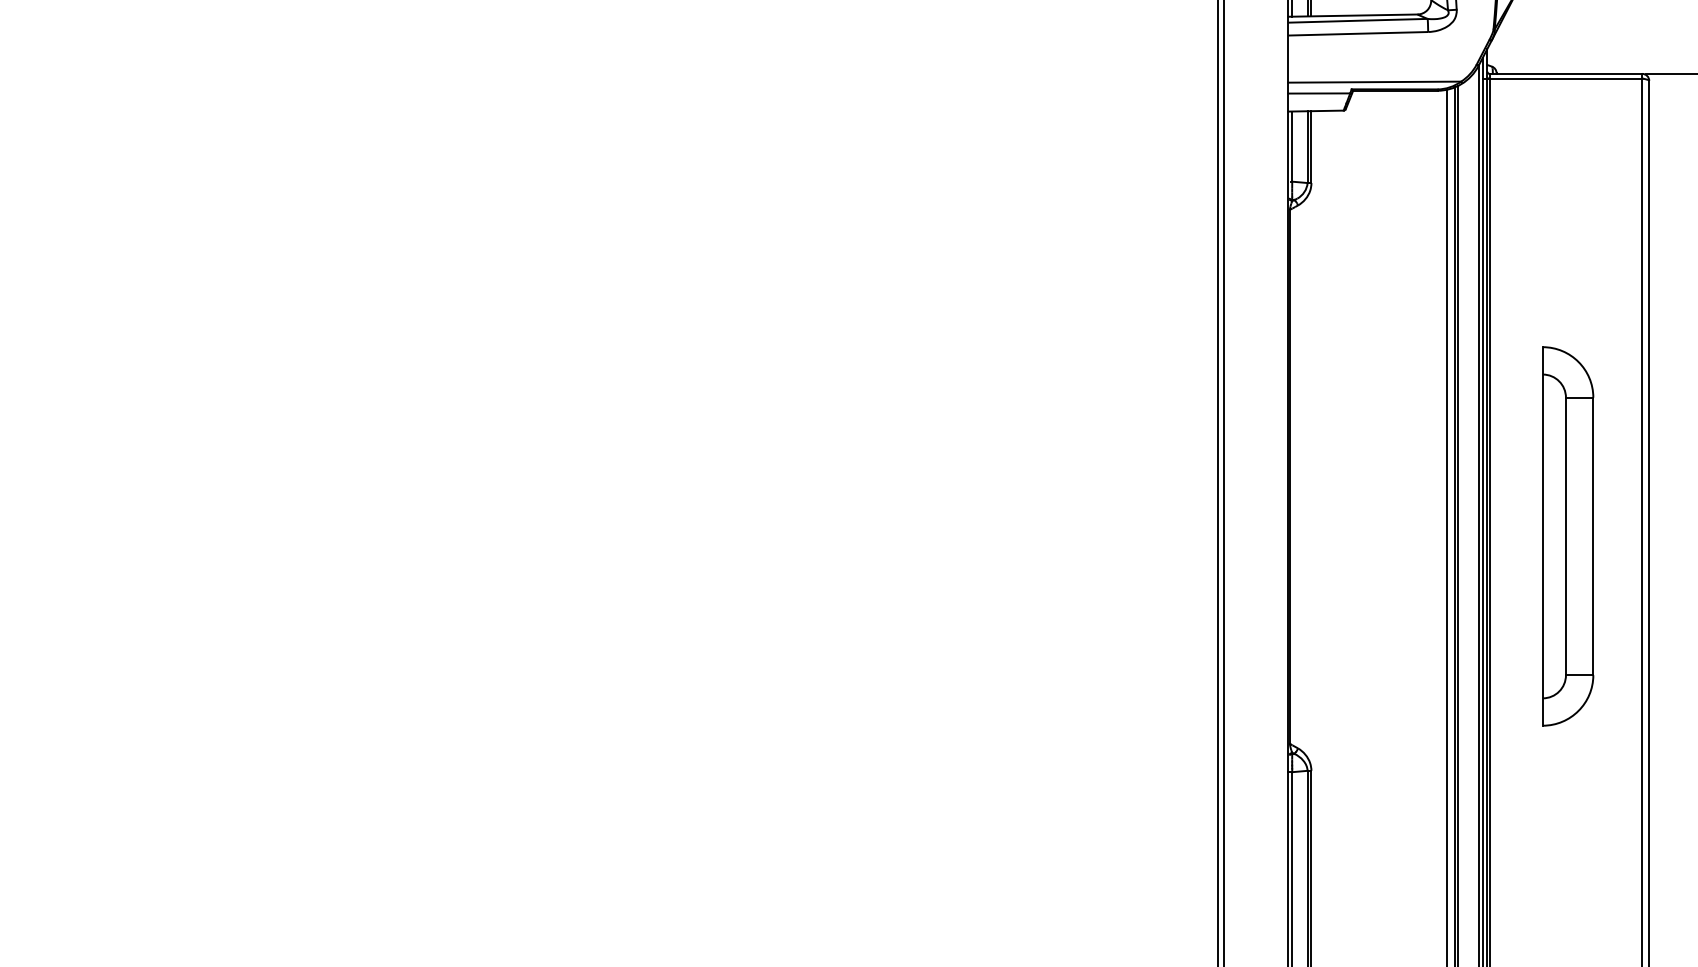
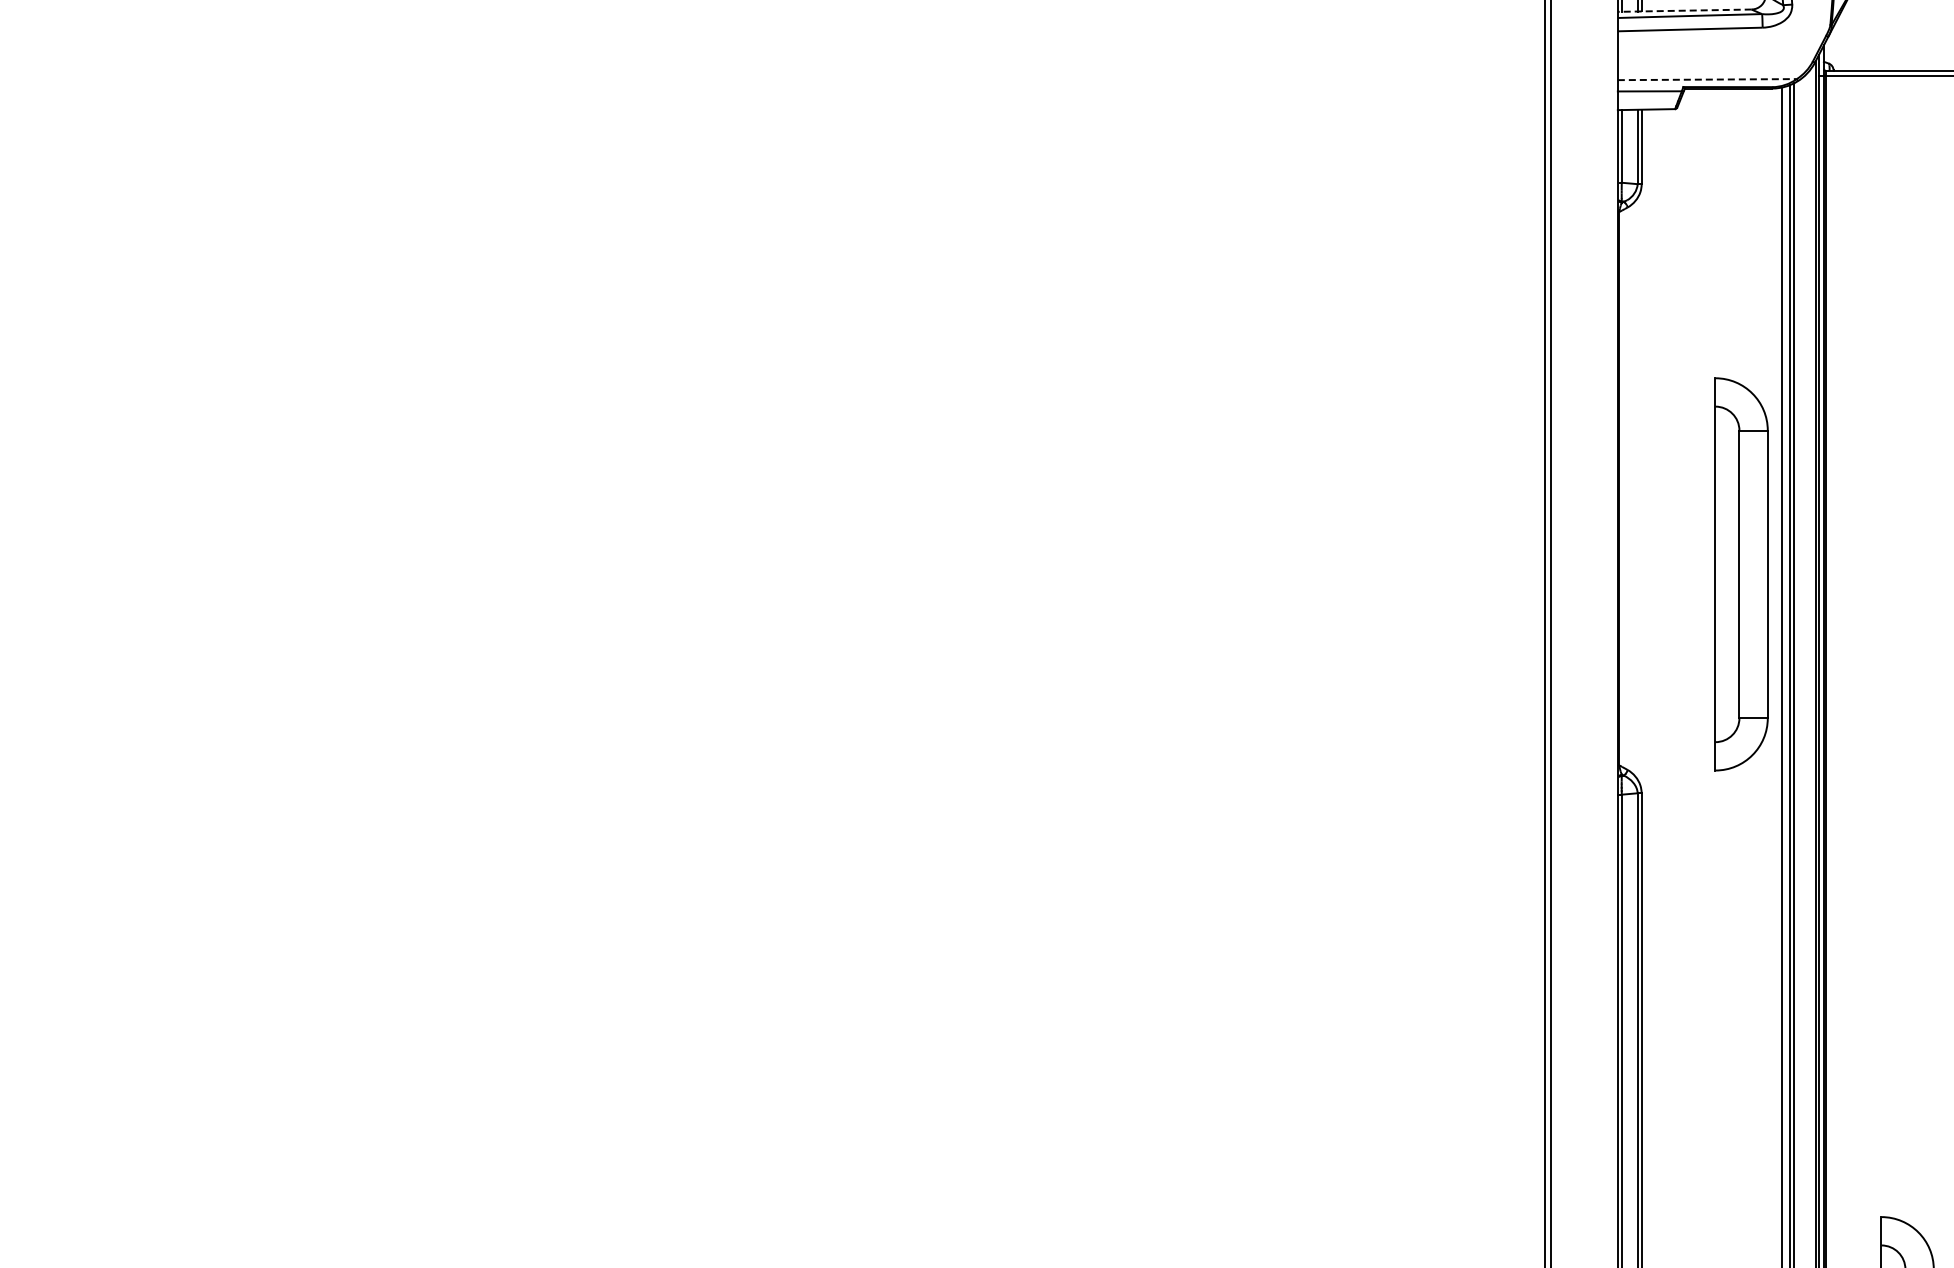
line: (1352, 15) -> (1684, 10), solid -> dashed
line: (1374, 82) -> (1707, 79), solid -> dashed
part: (1567, 536) -> (1741, 574), moved

